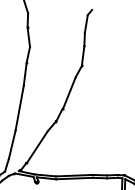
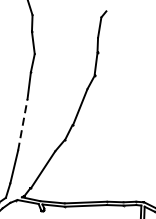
line: (19, 108) -> (22, 125), solid -> dashed

